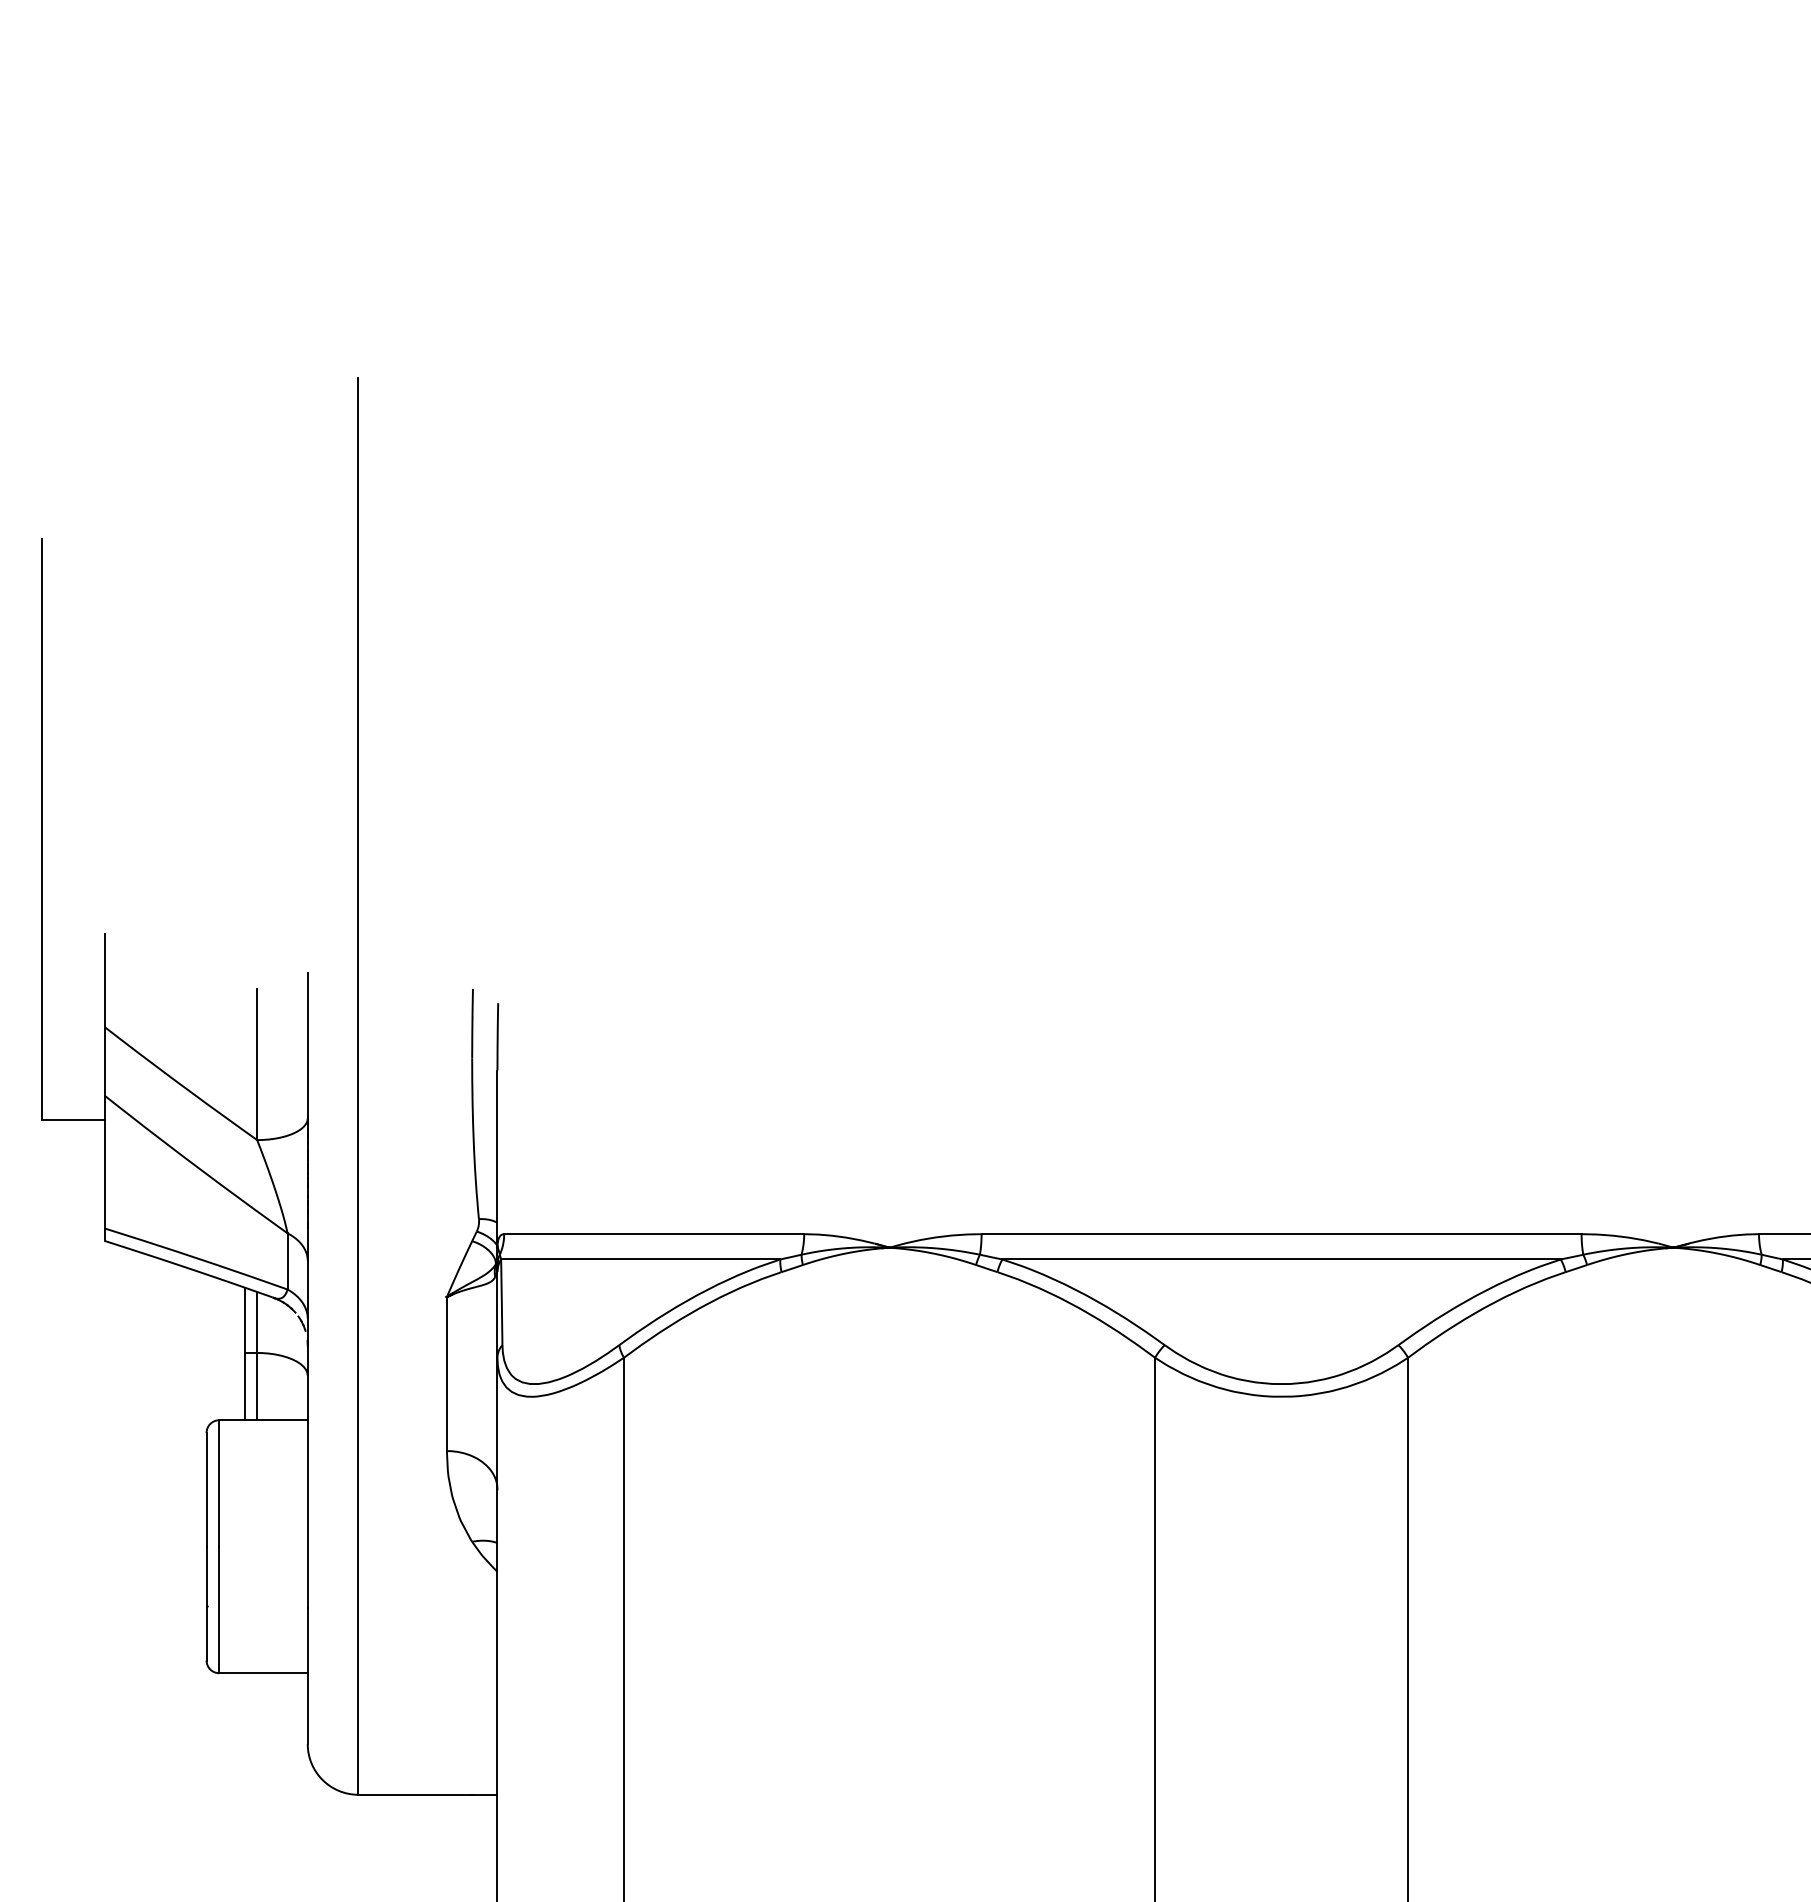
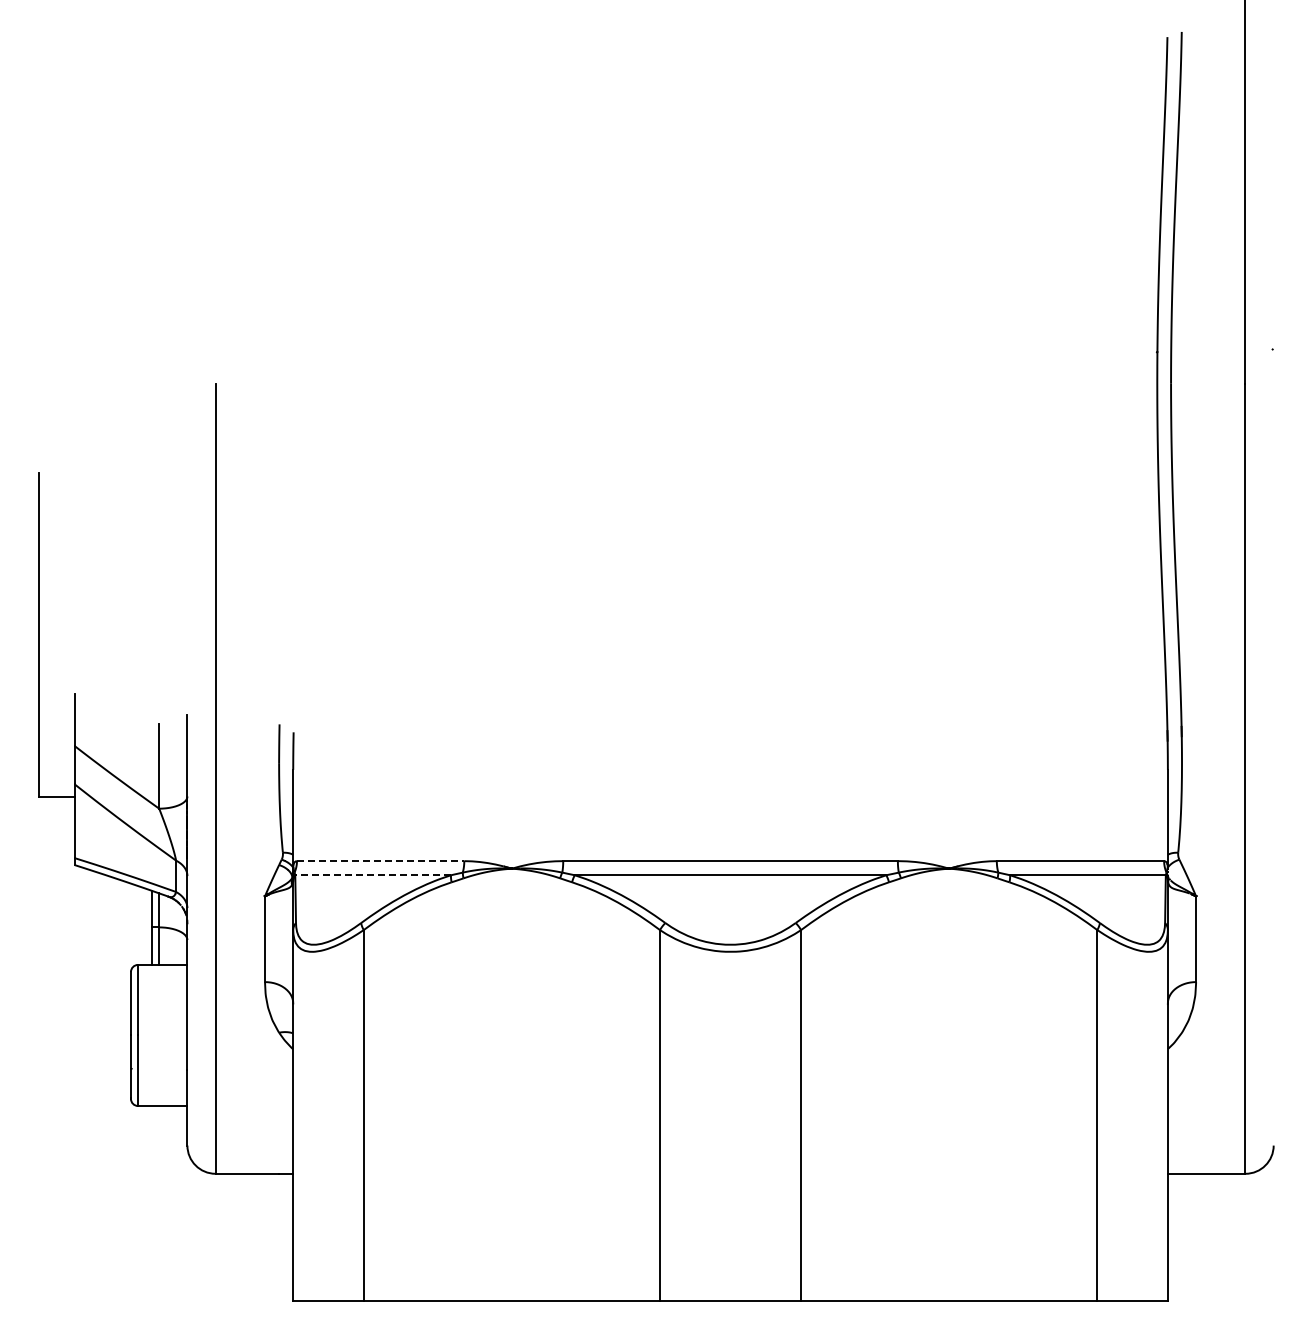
line: (653, 1234) -> (380, 861), solid -> dashed
line: (641, 1259) -> (373, 875), solid -> dashed

